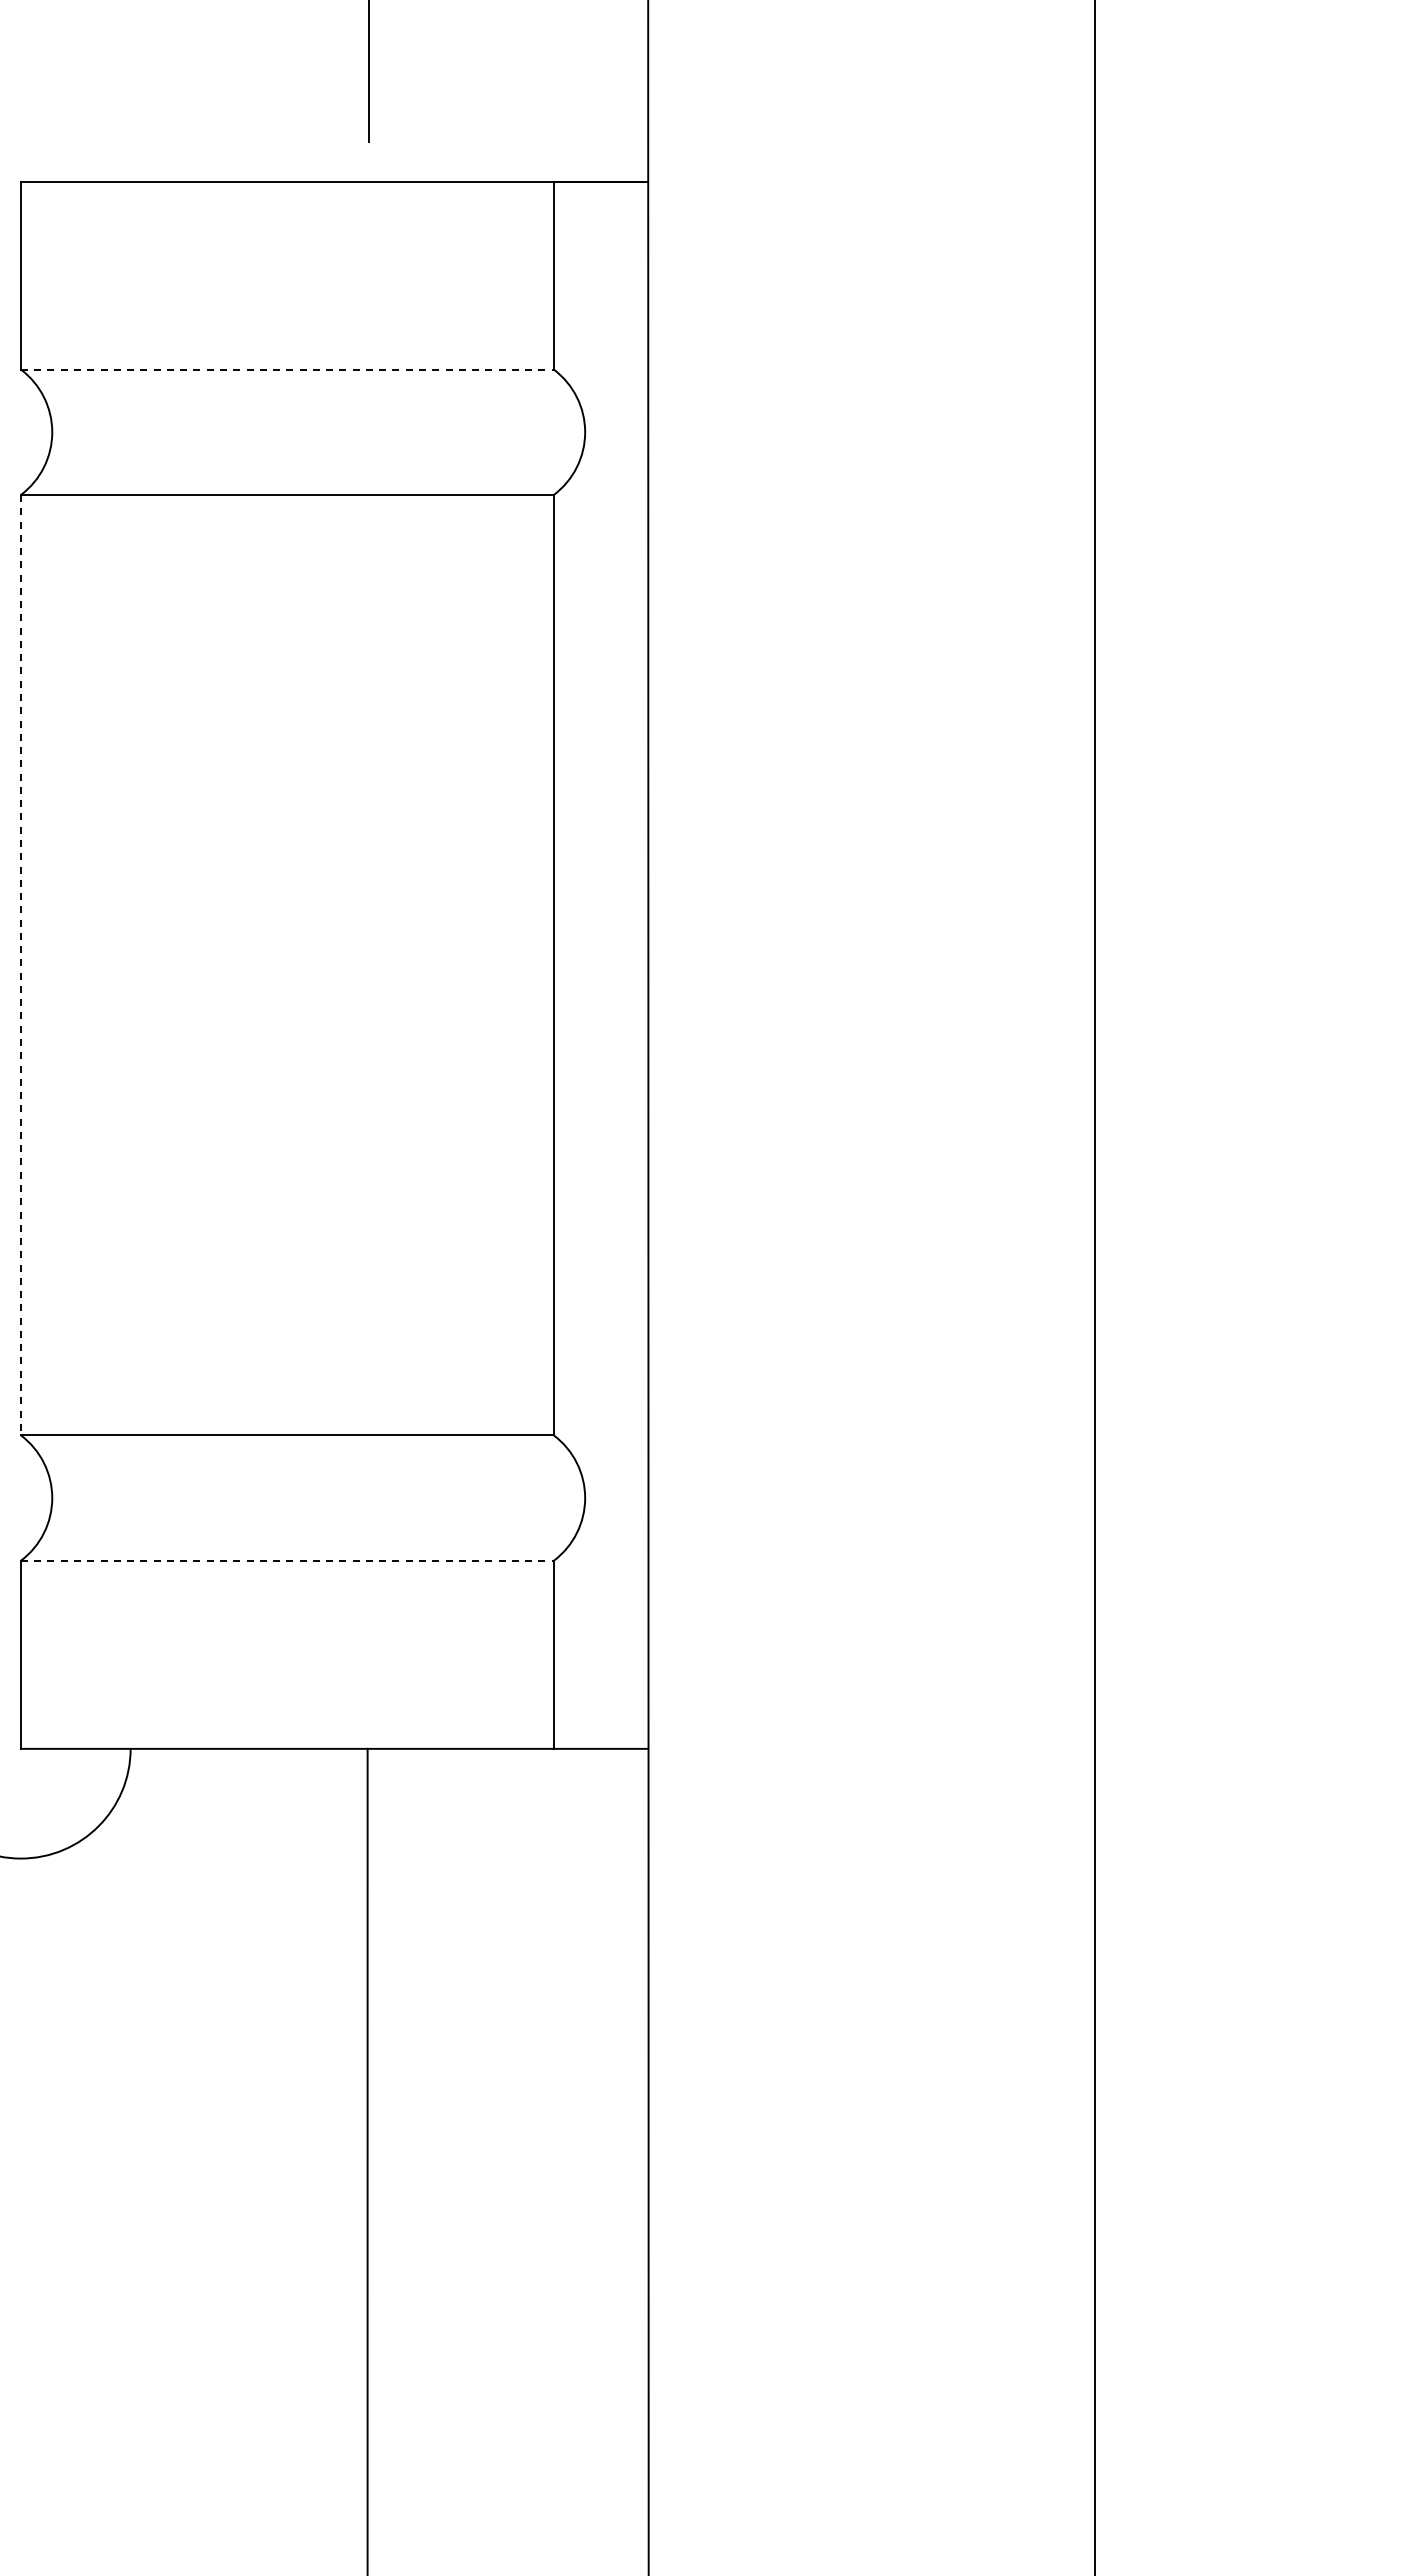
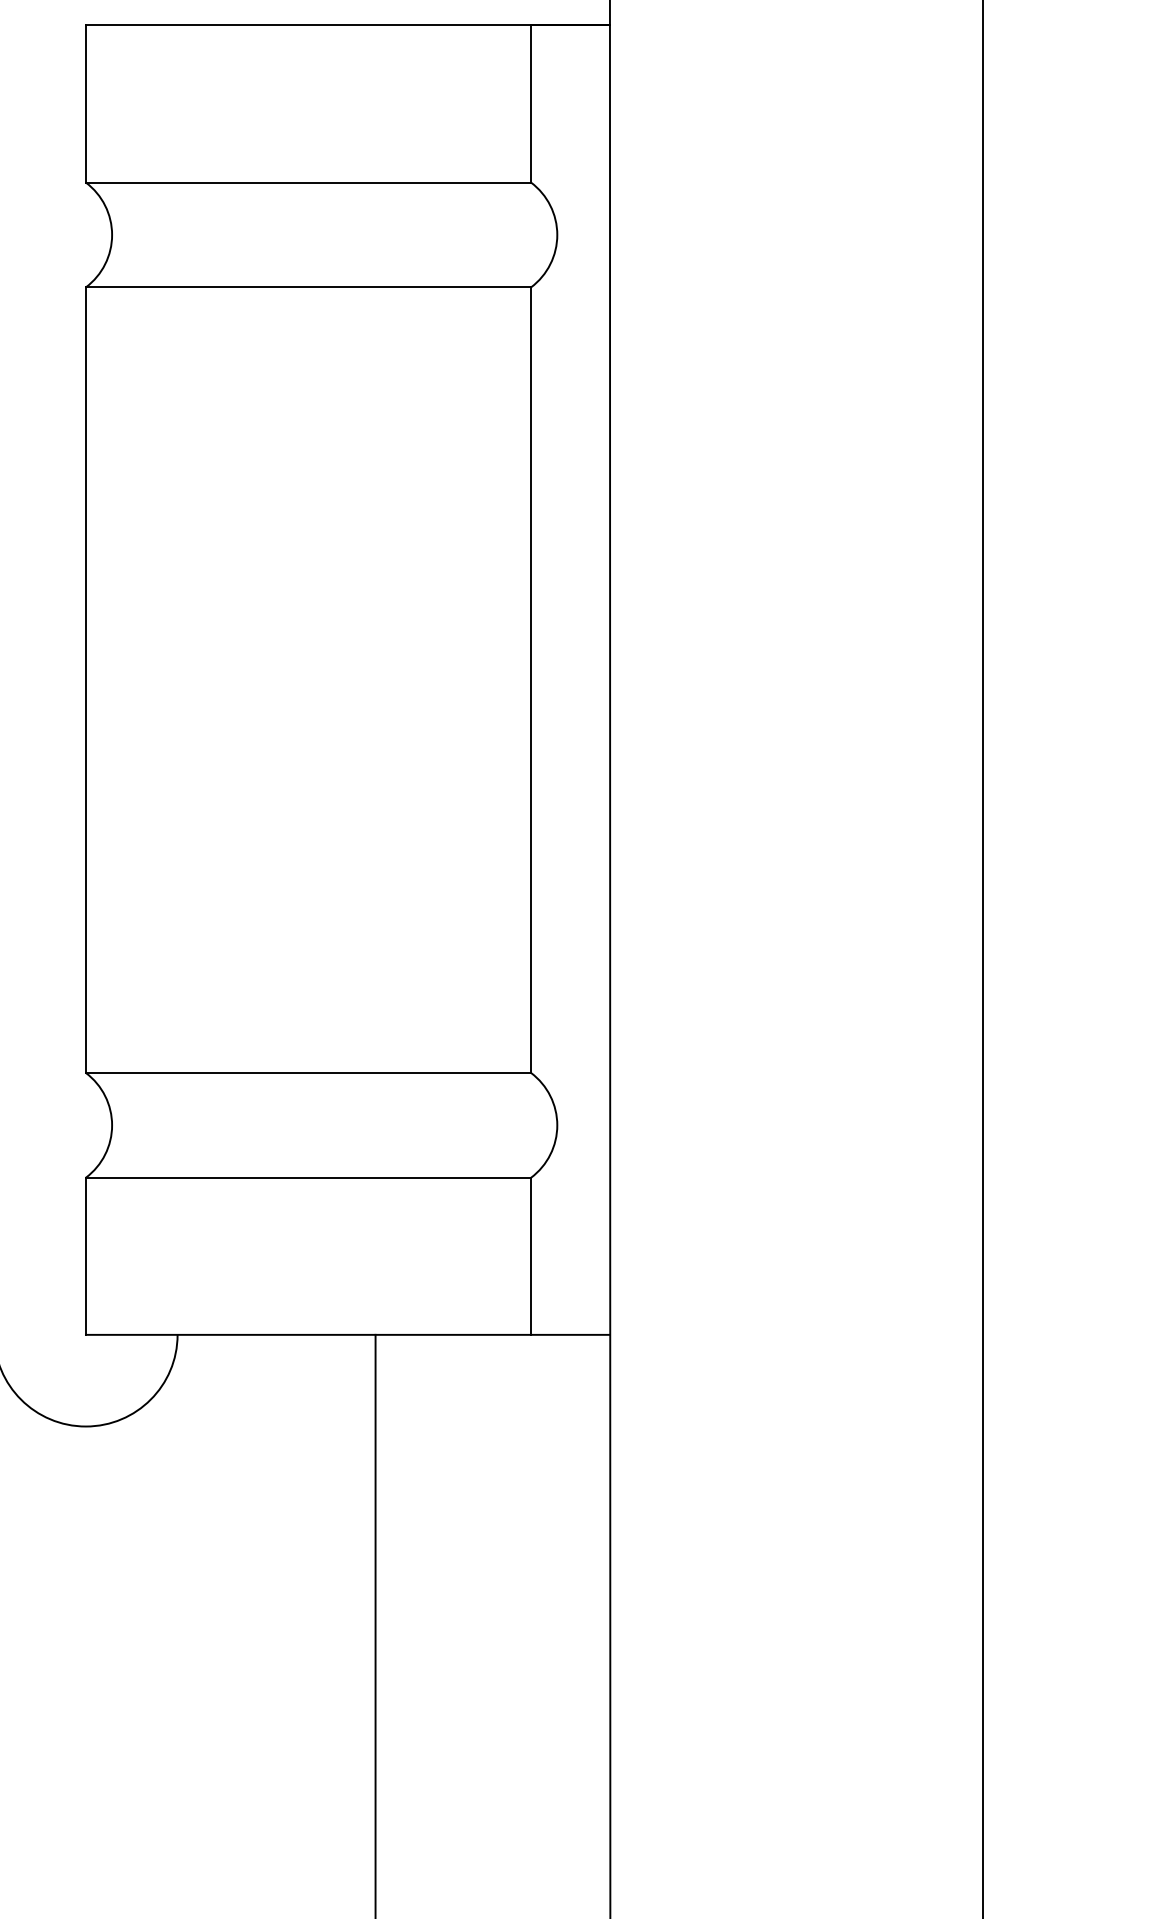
line: (287, 369) -> (308, 182), dashed -> solid
line: (20, 965) -> (85, 680), dashed -> solid
line: (287, 1560) -> (308, 1177), dashed -> solid

